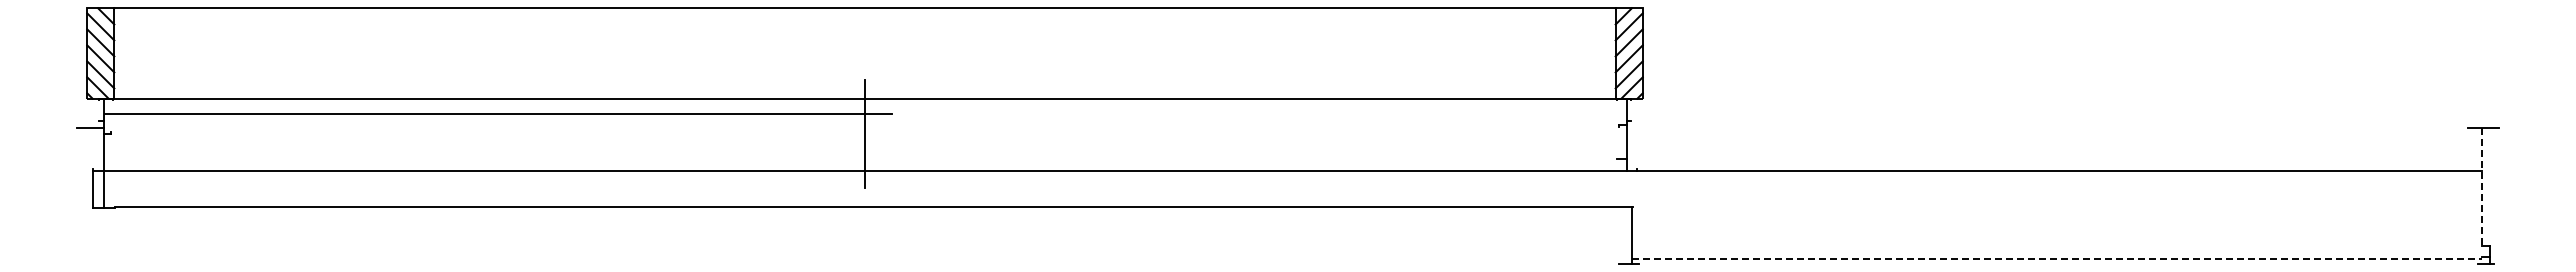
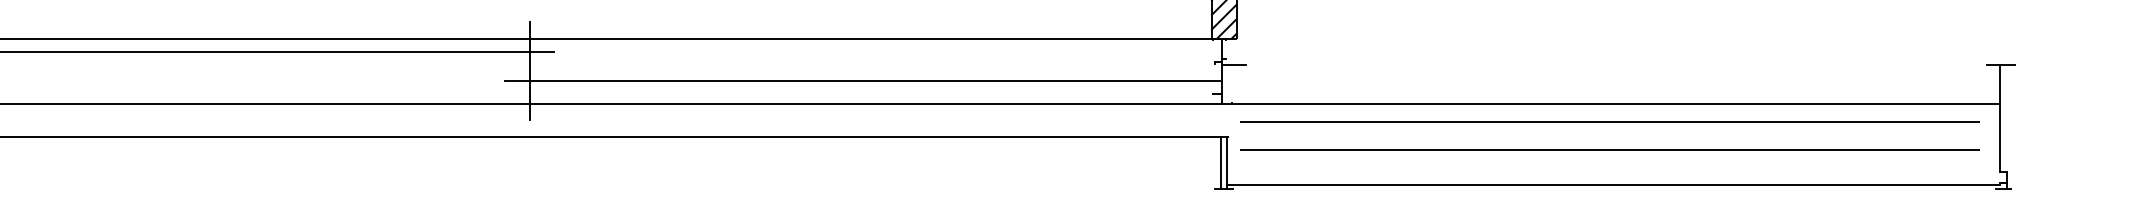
line: (1639, 127) -> (1233, 64), added
line: (1230, 145) -> (861, 81), added
line: (2482, 187) -> (2000, 119), dashed -> solid
line: (2053, 190) -> (1610, 122), added
line: (2053, 221) -> (1610, 150), added
line: (1625, 234) -> (1220, 162), added
line: (2057, 259) -> (1613, 184), dashed -> solid

